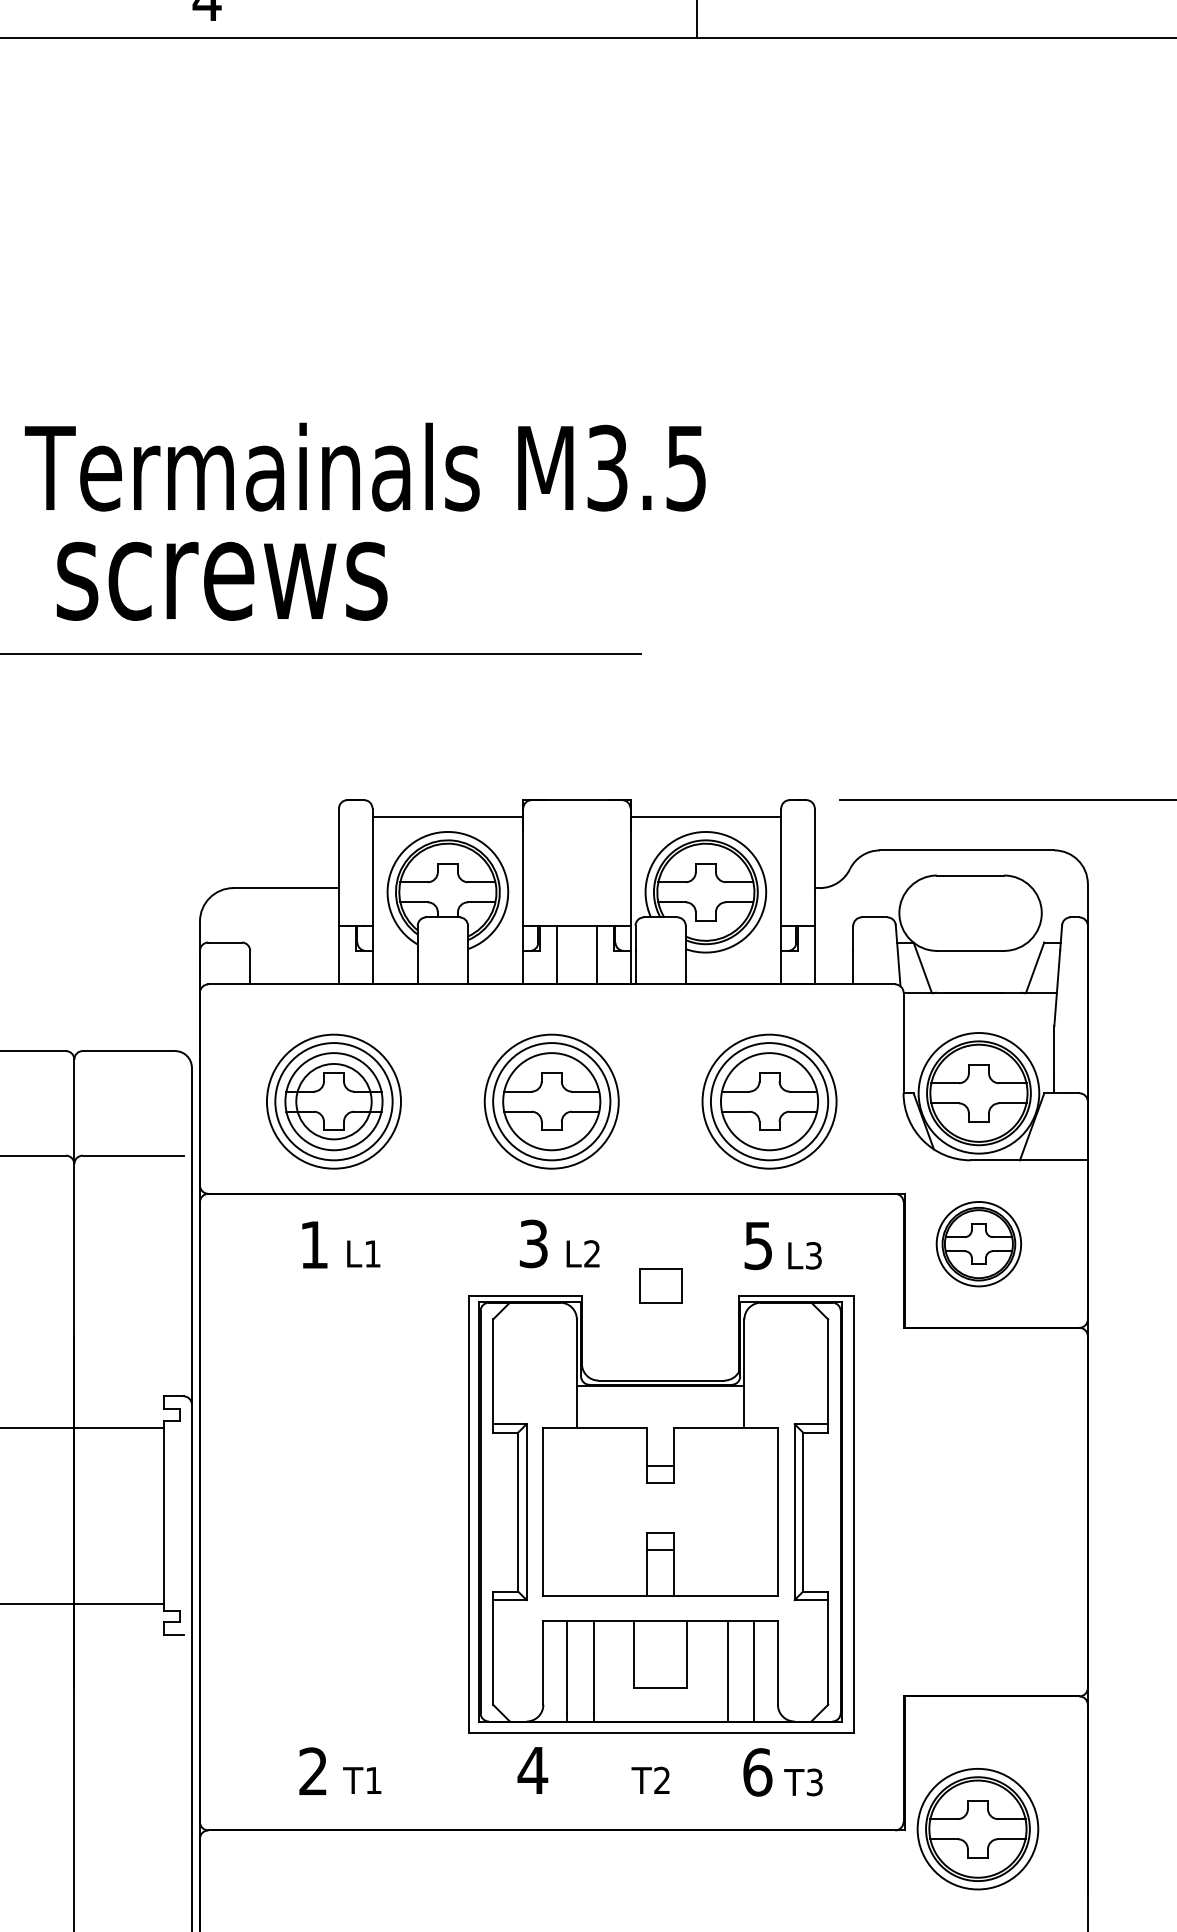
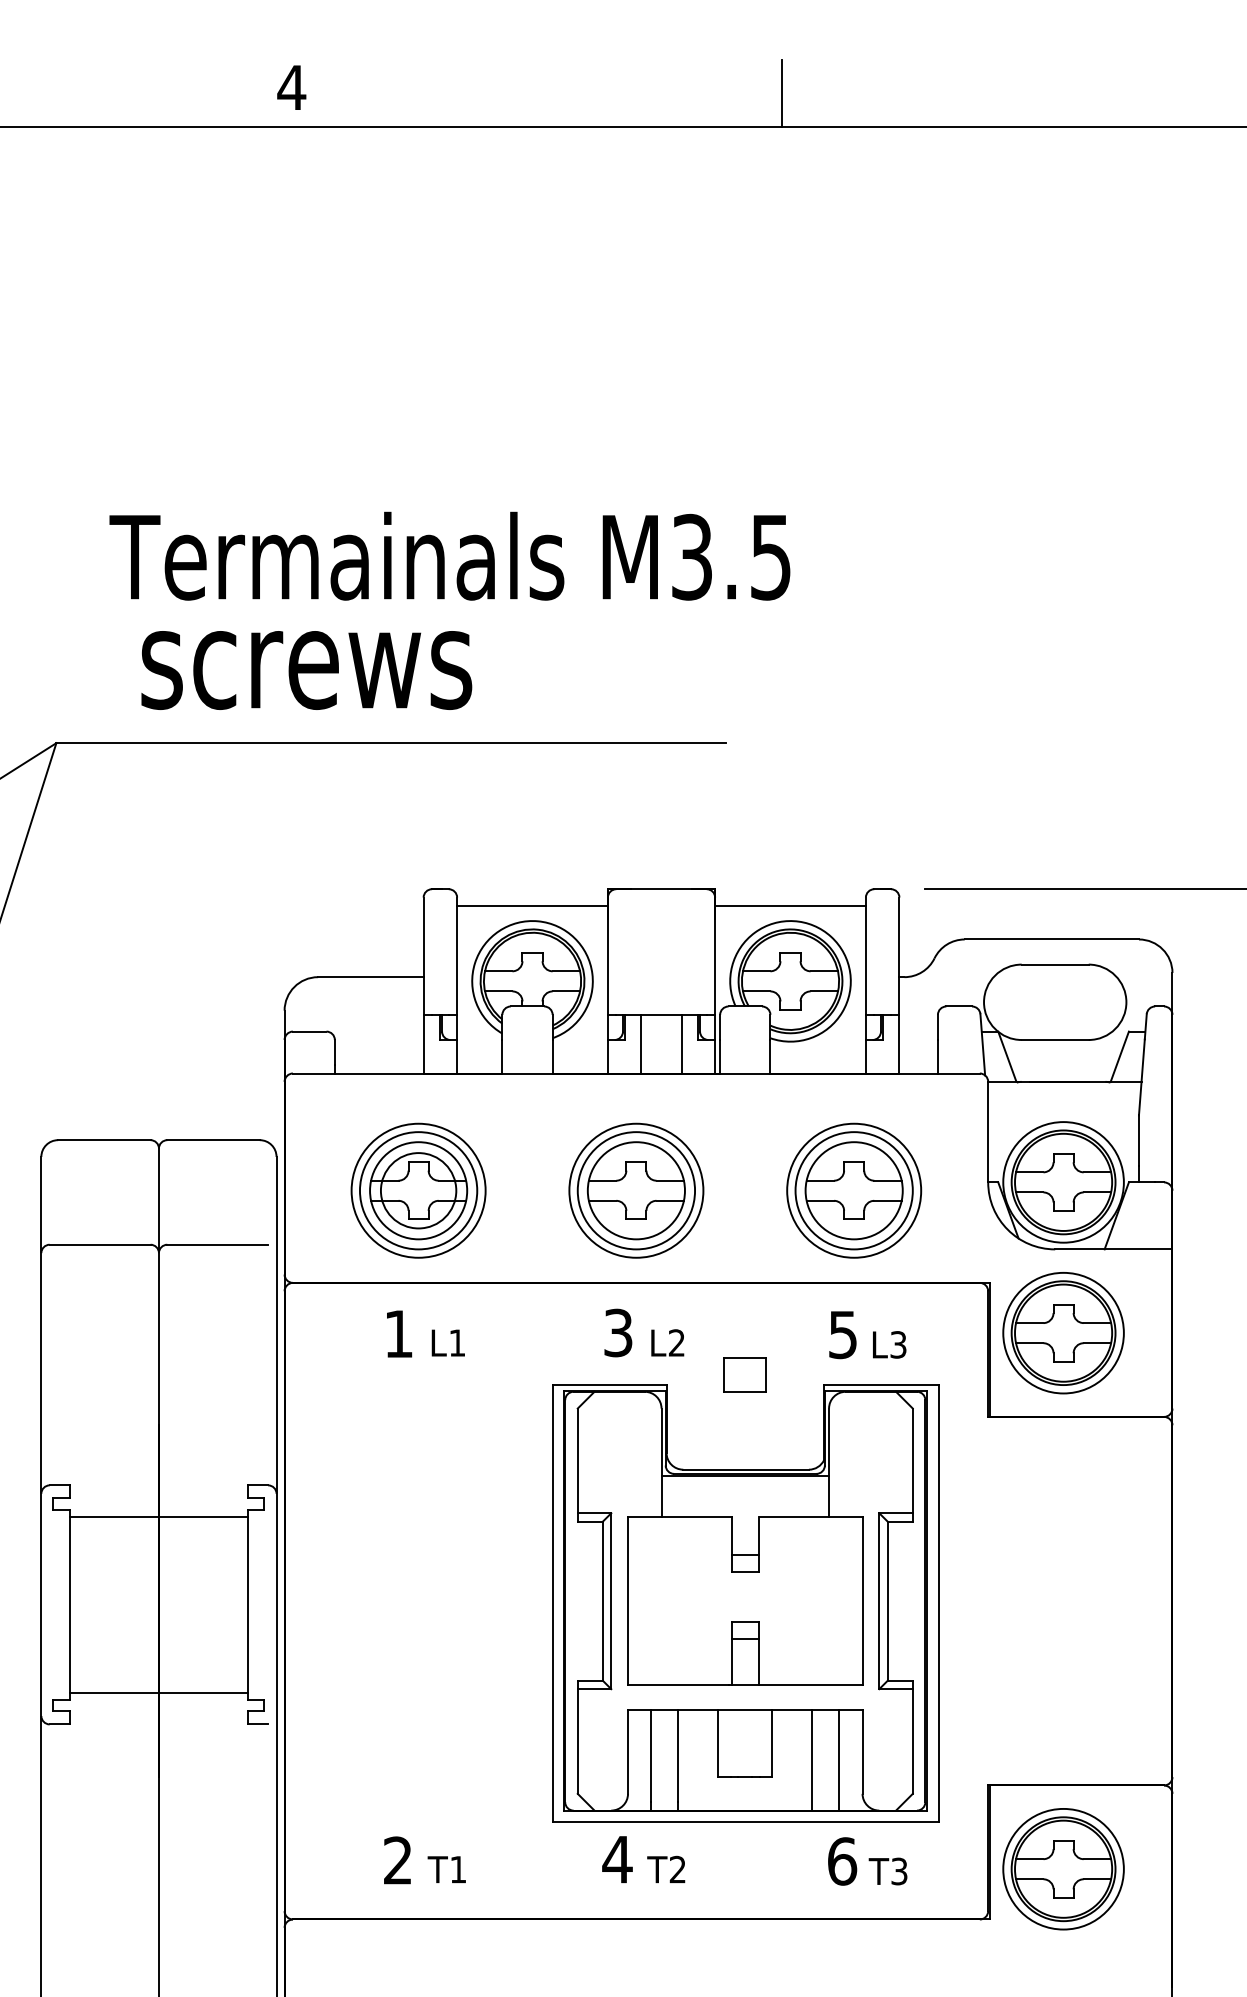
part: (978, 1244) -> (1063, 1333), size x1.43
text: (650, 1779) -> (666, 1868), moved
part: (977, 1829) -> (1063, 1869), moved

